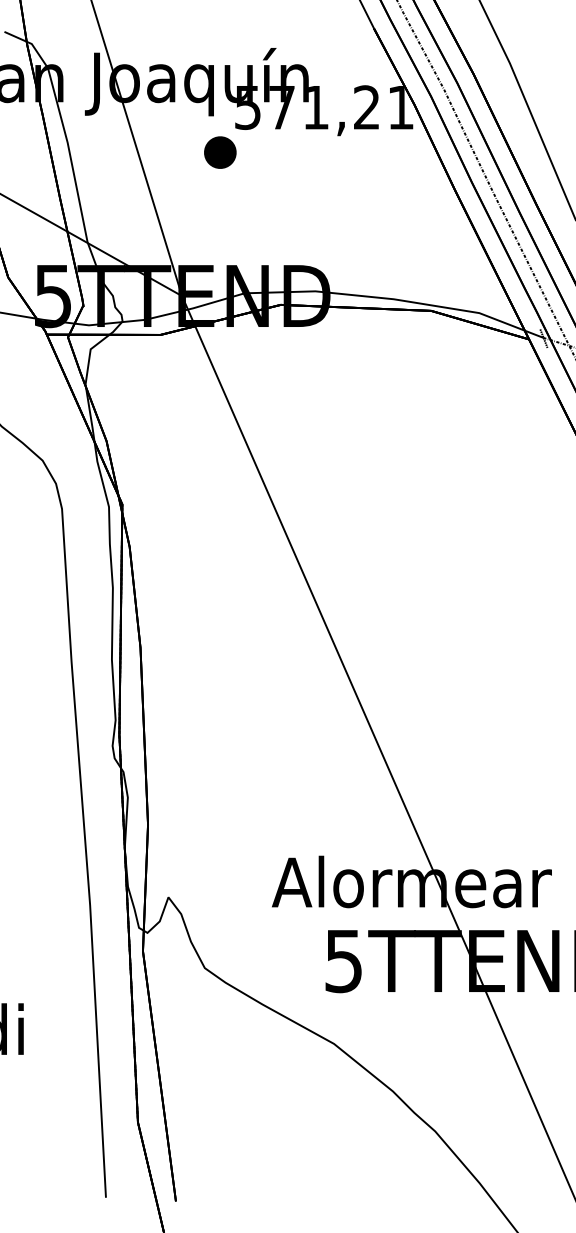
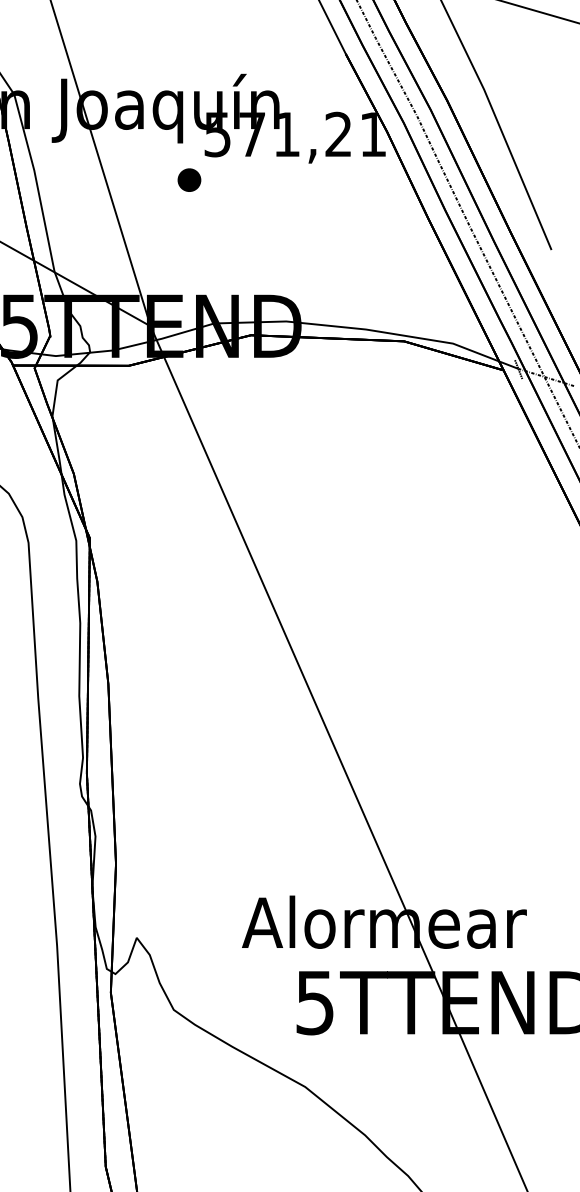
part: (219, 151) -> (188, 179), size x0.71

